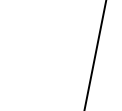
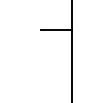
line: (80, 35) -> (56, 30), added

